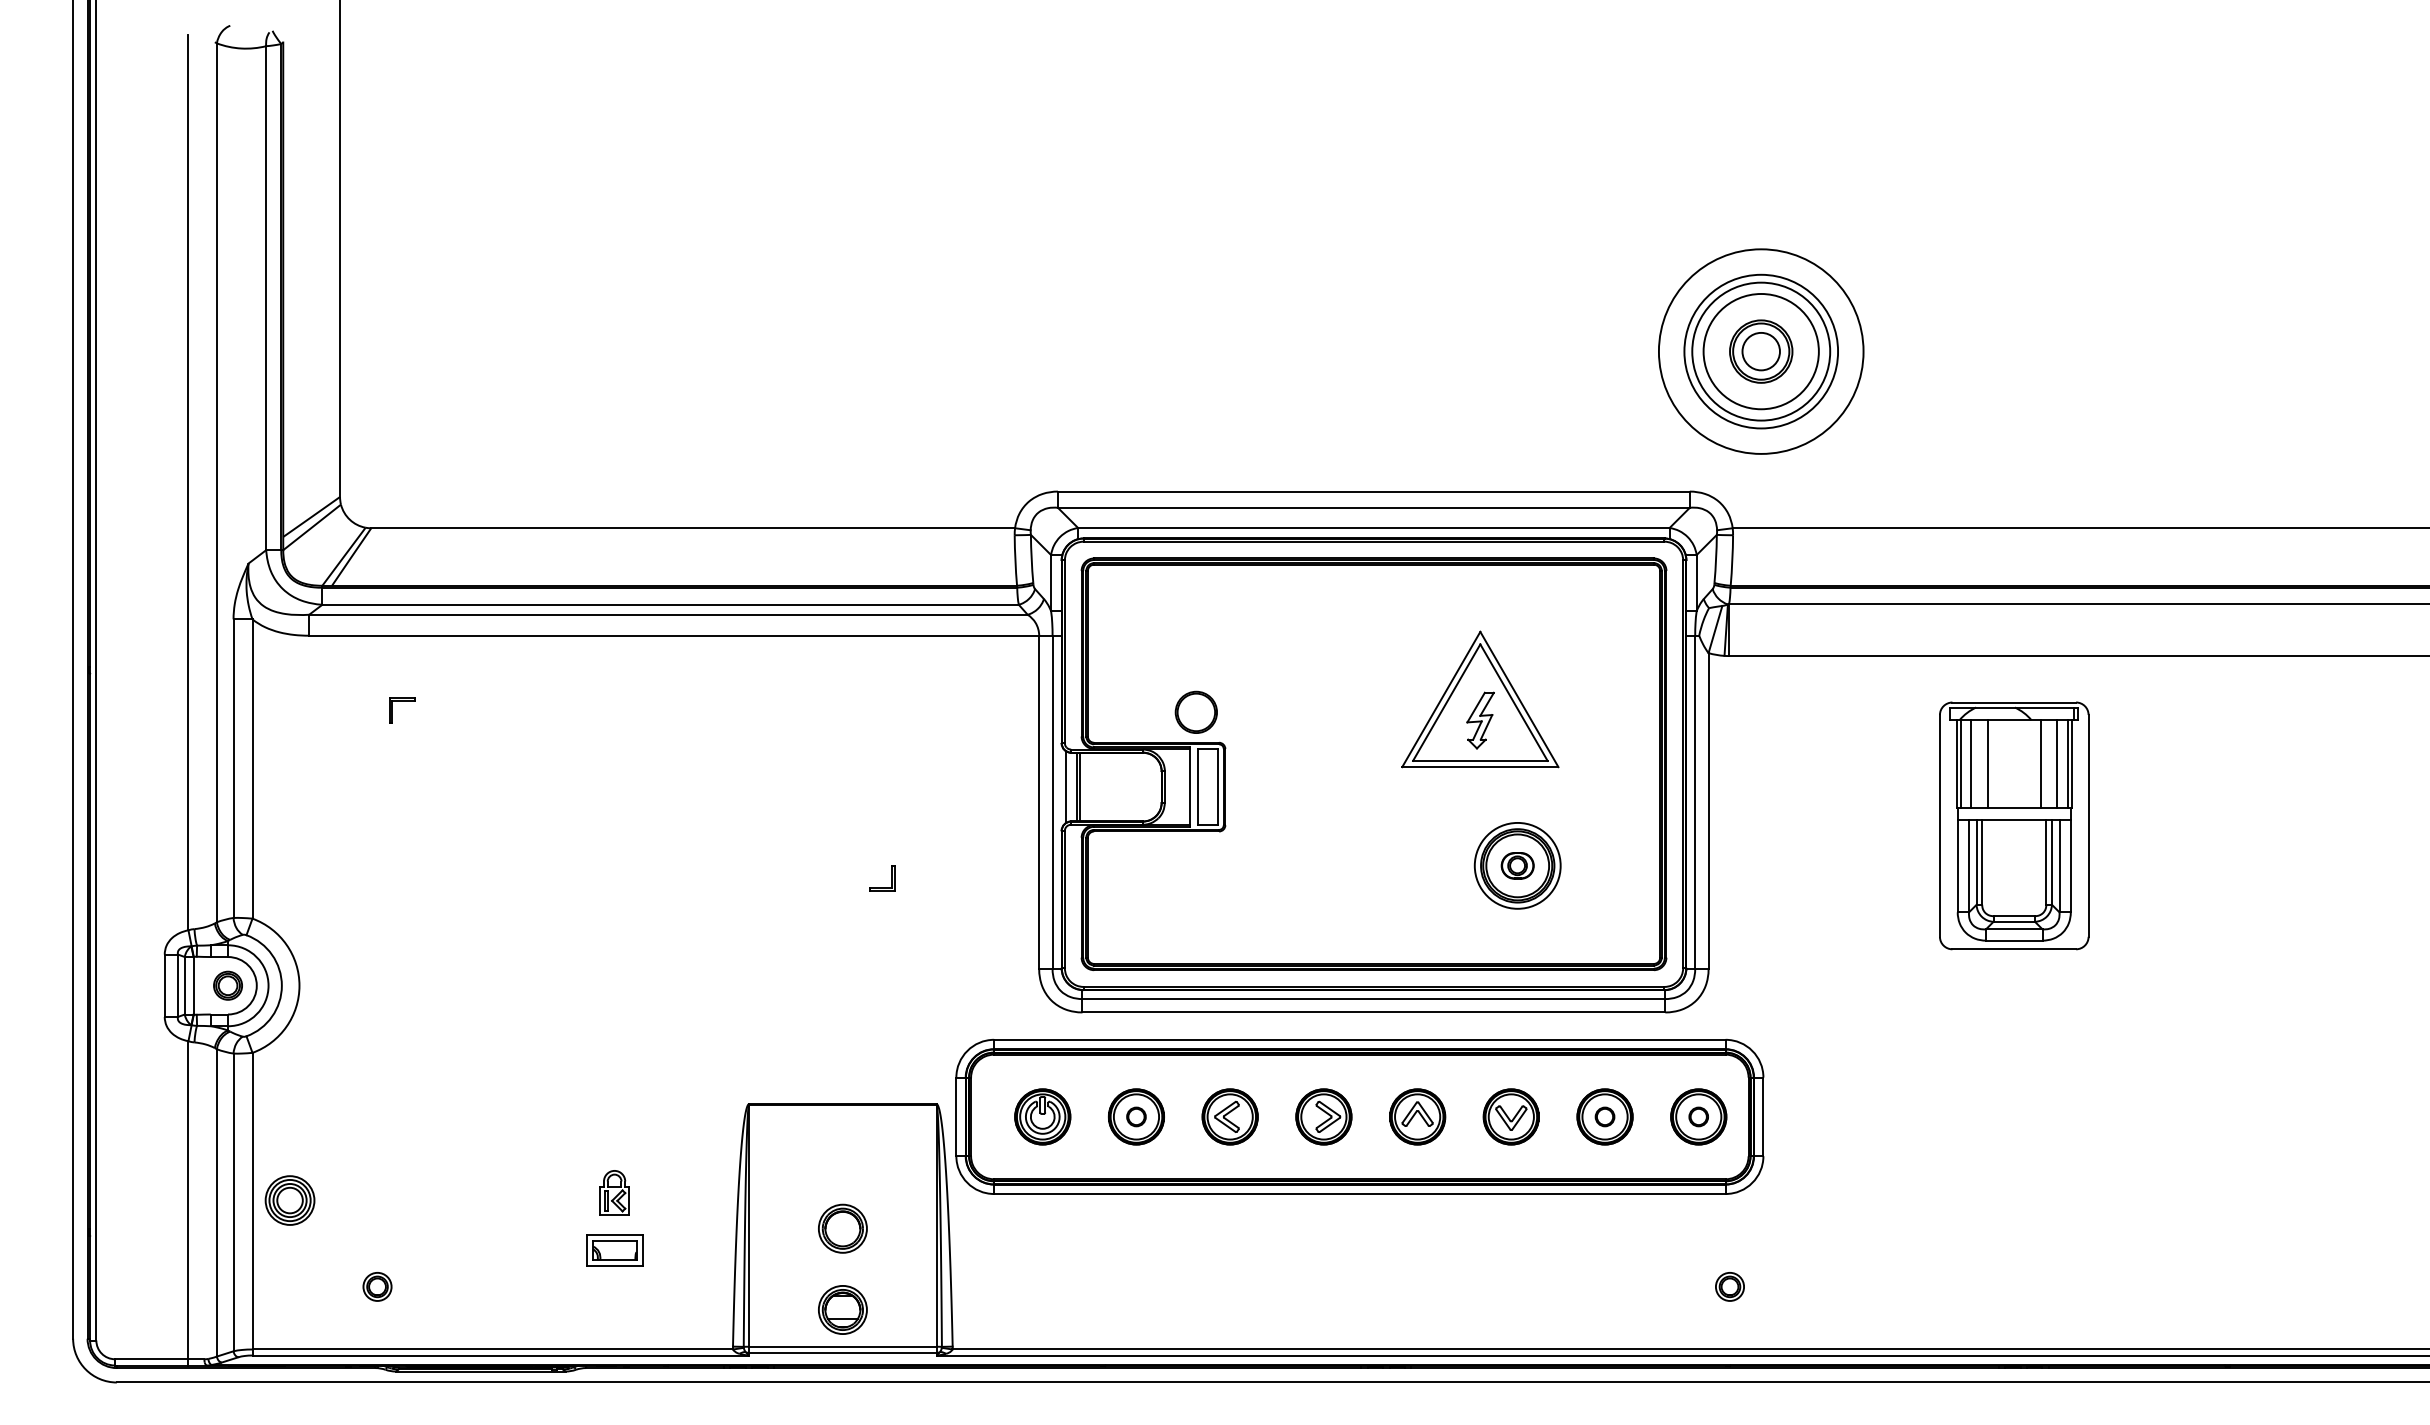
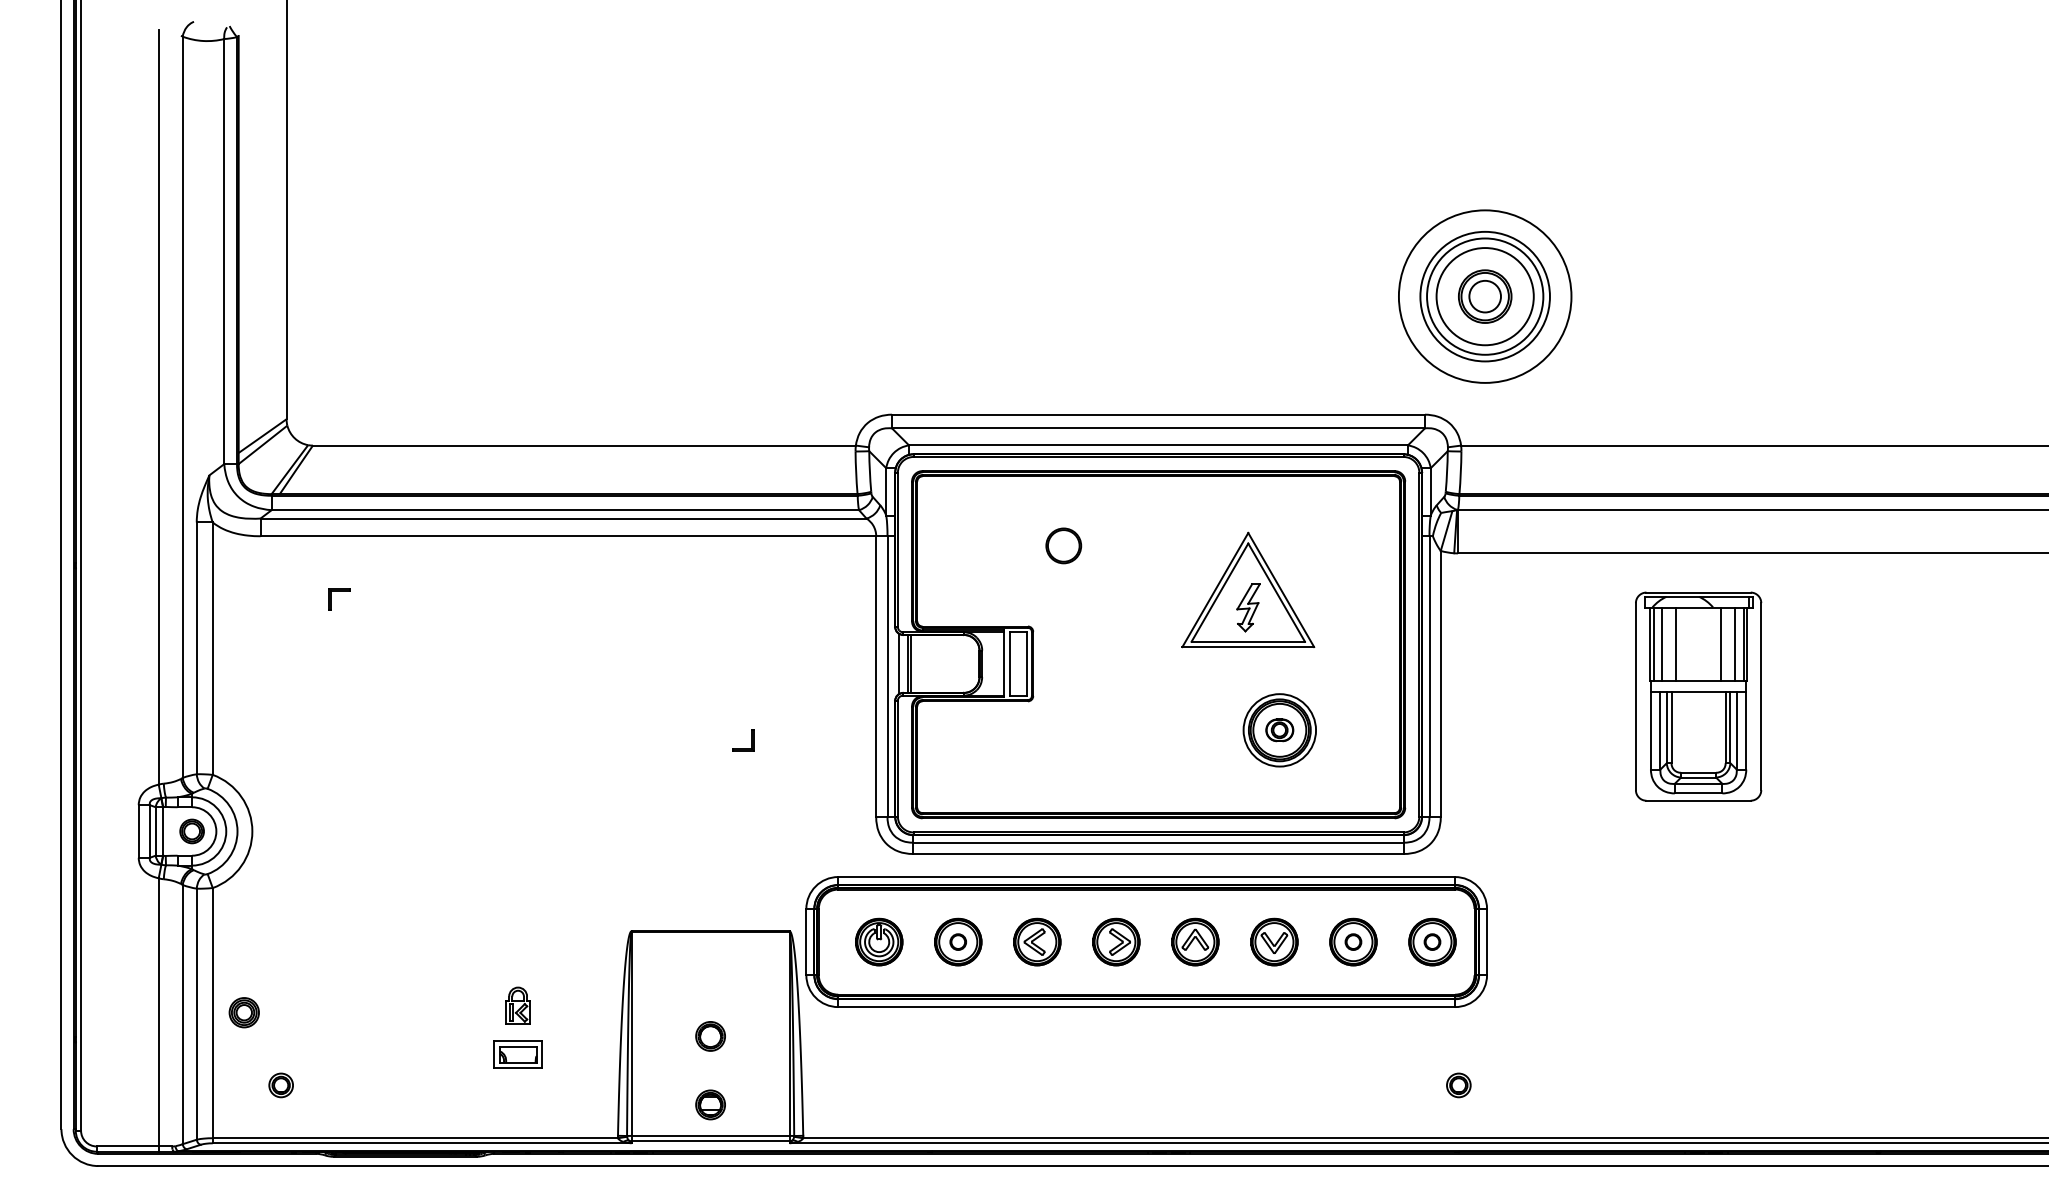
part: (1196, 711) -> (1063, 545), moved
part: (288, 1200) -> (243, 1012), size x0.71
part: (842, 1228) -> (710, 1036), size x0.71
part: (376, 1286) -> (280, 1085), moved
part: (842, 1309) -> (710, 1104), size x0.71

